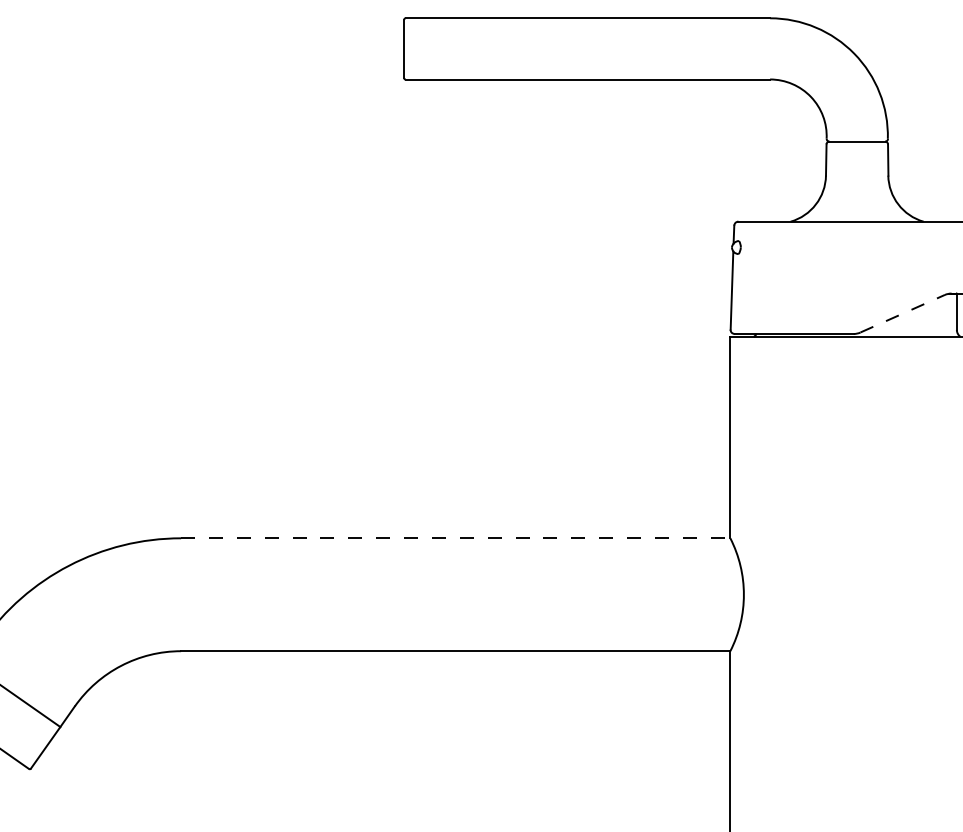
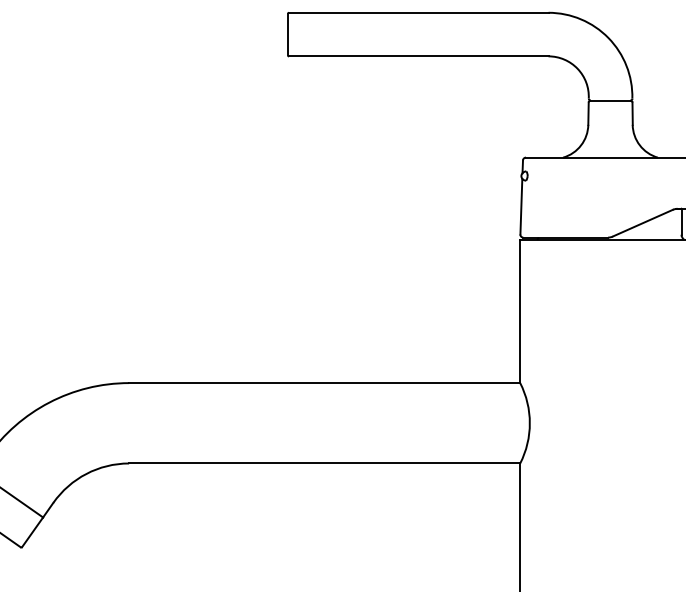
line: (903, 313) -> (643, 223), dashed -> solid
line: (455, 538) -> (324, 383), dashed -> solid

